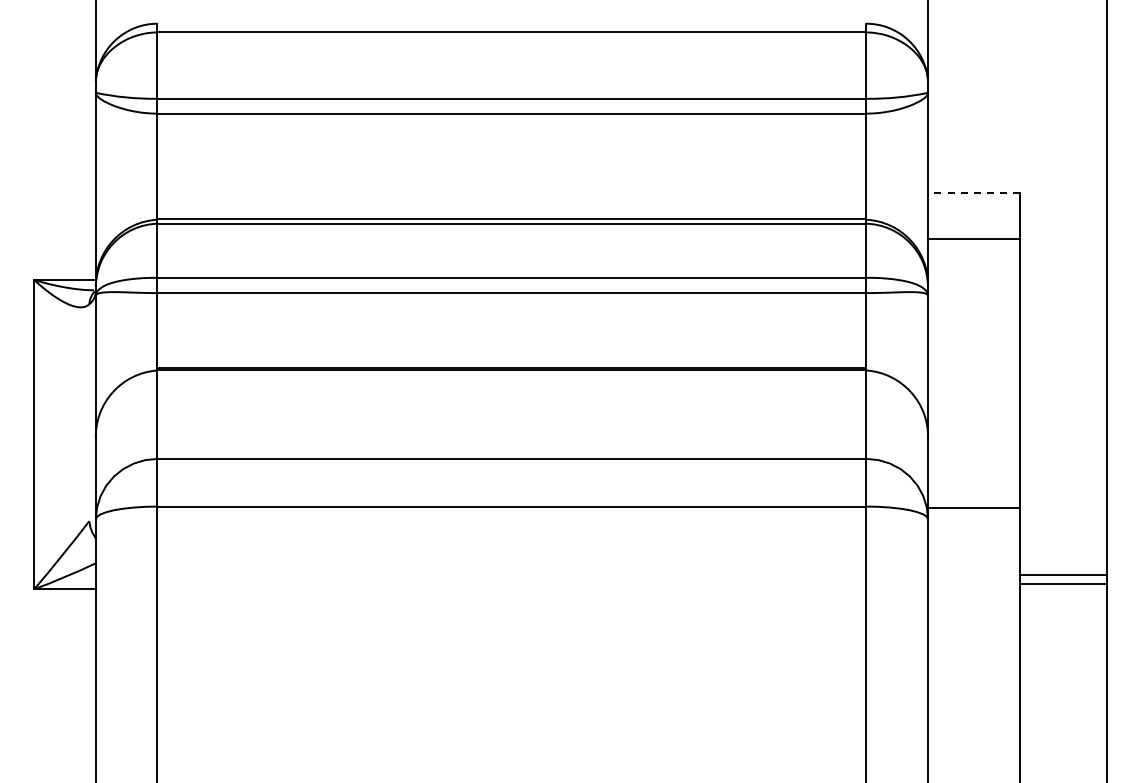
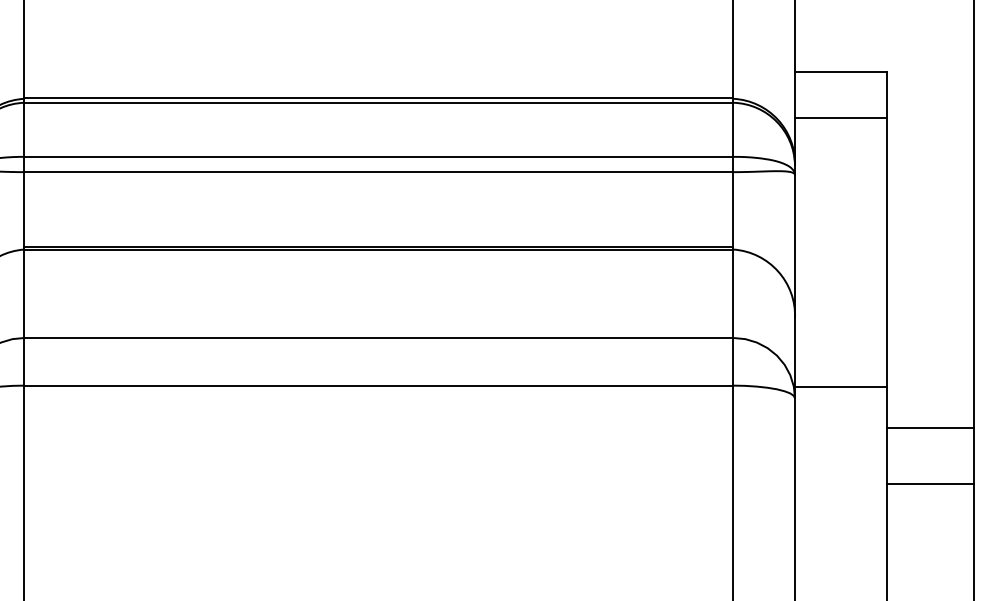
line: (973, 193) -> (840, 72), dashed -> solid
line: (1063, 575) -> (930, 484), moved
line: (1063, 583) -> (930, 427), moved

